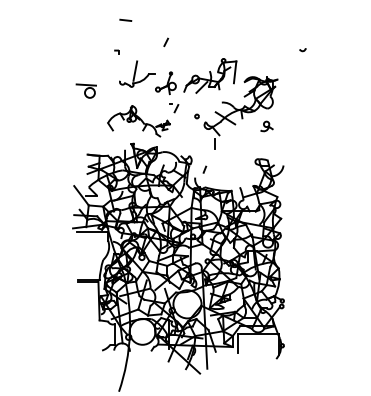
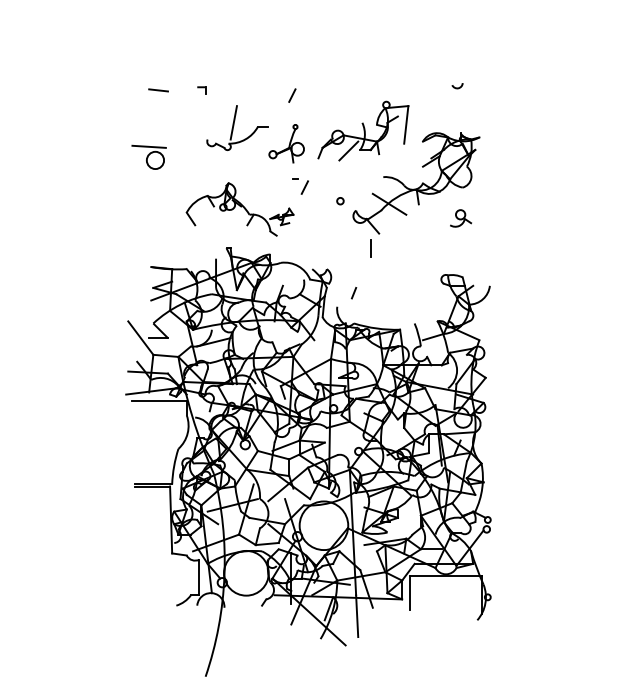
line: (125, 19) -> (158, 88), moved
line: (166, 42) -> (292, 95), moved
arc: (302, 50) -> (456, 87), moved

